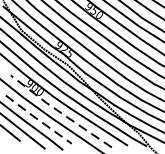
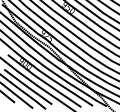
line: (59, 112) -> (43, 81), dashed -> solid
line: (37, 120) -> (27, 87), dashed -> solid

